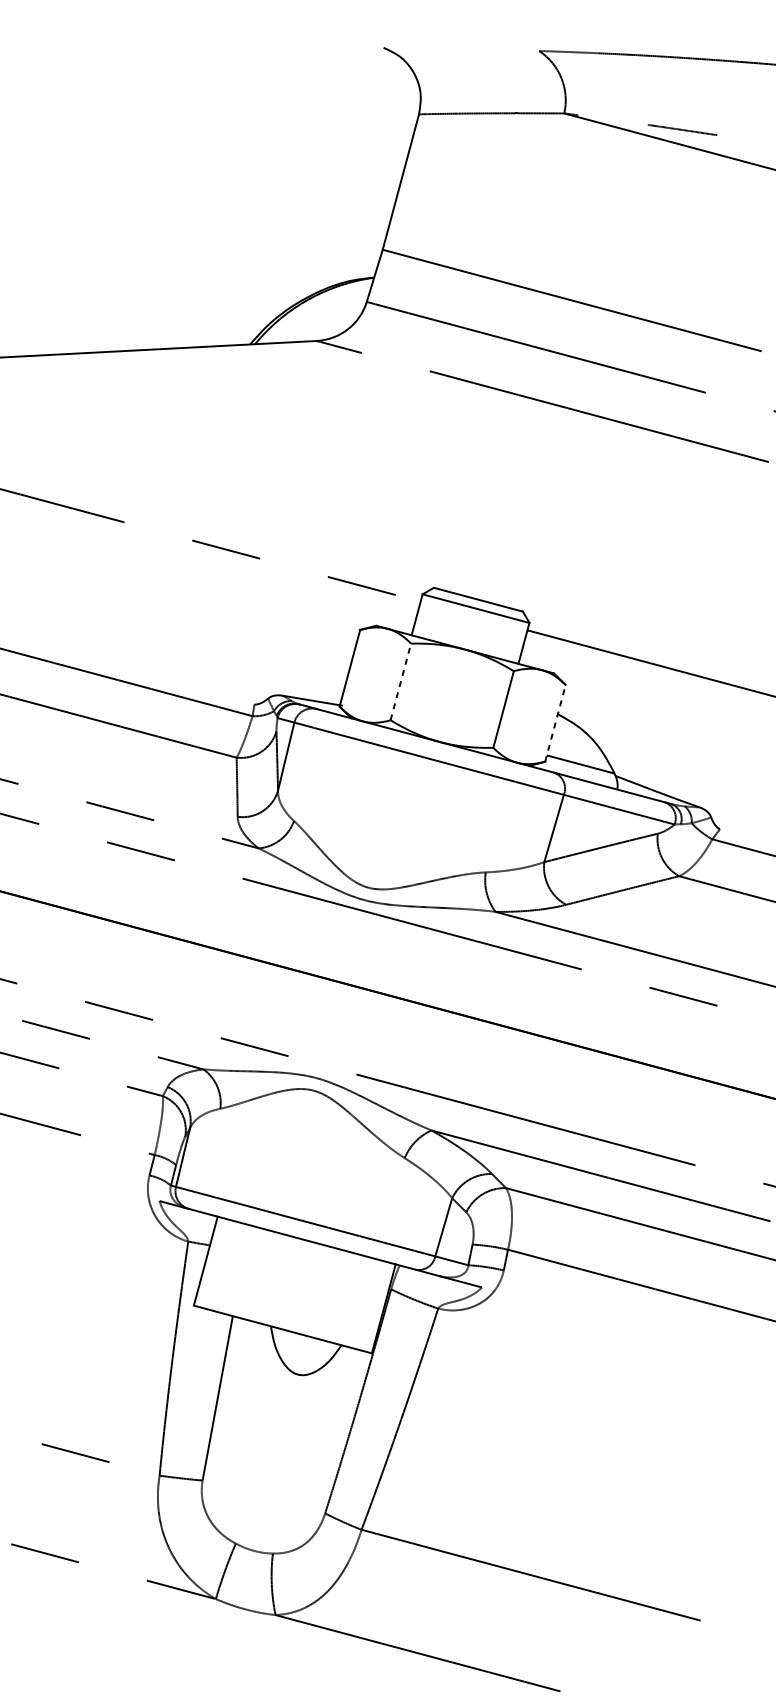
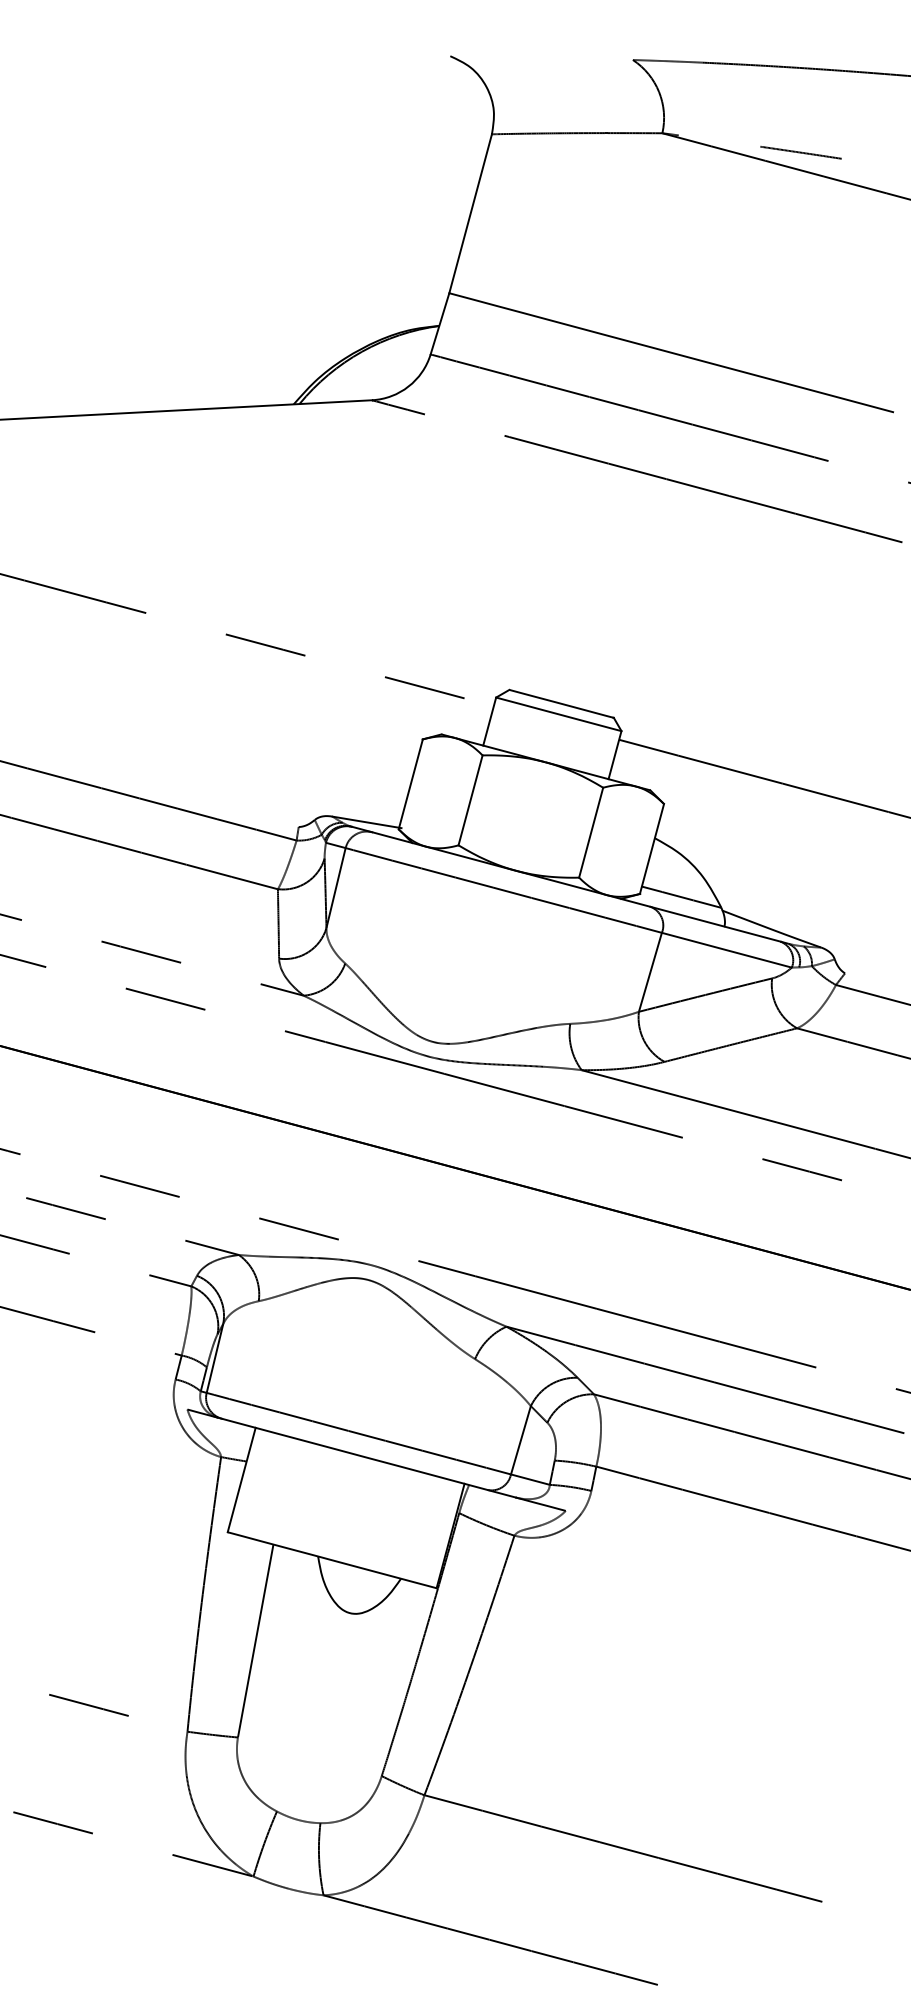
line: (400, 682) -> (470, 800), dashed -> solid
line: (555, 723) -> (651, 849), dashed -> solid

